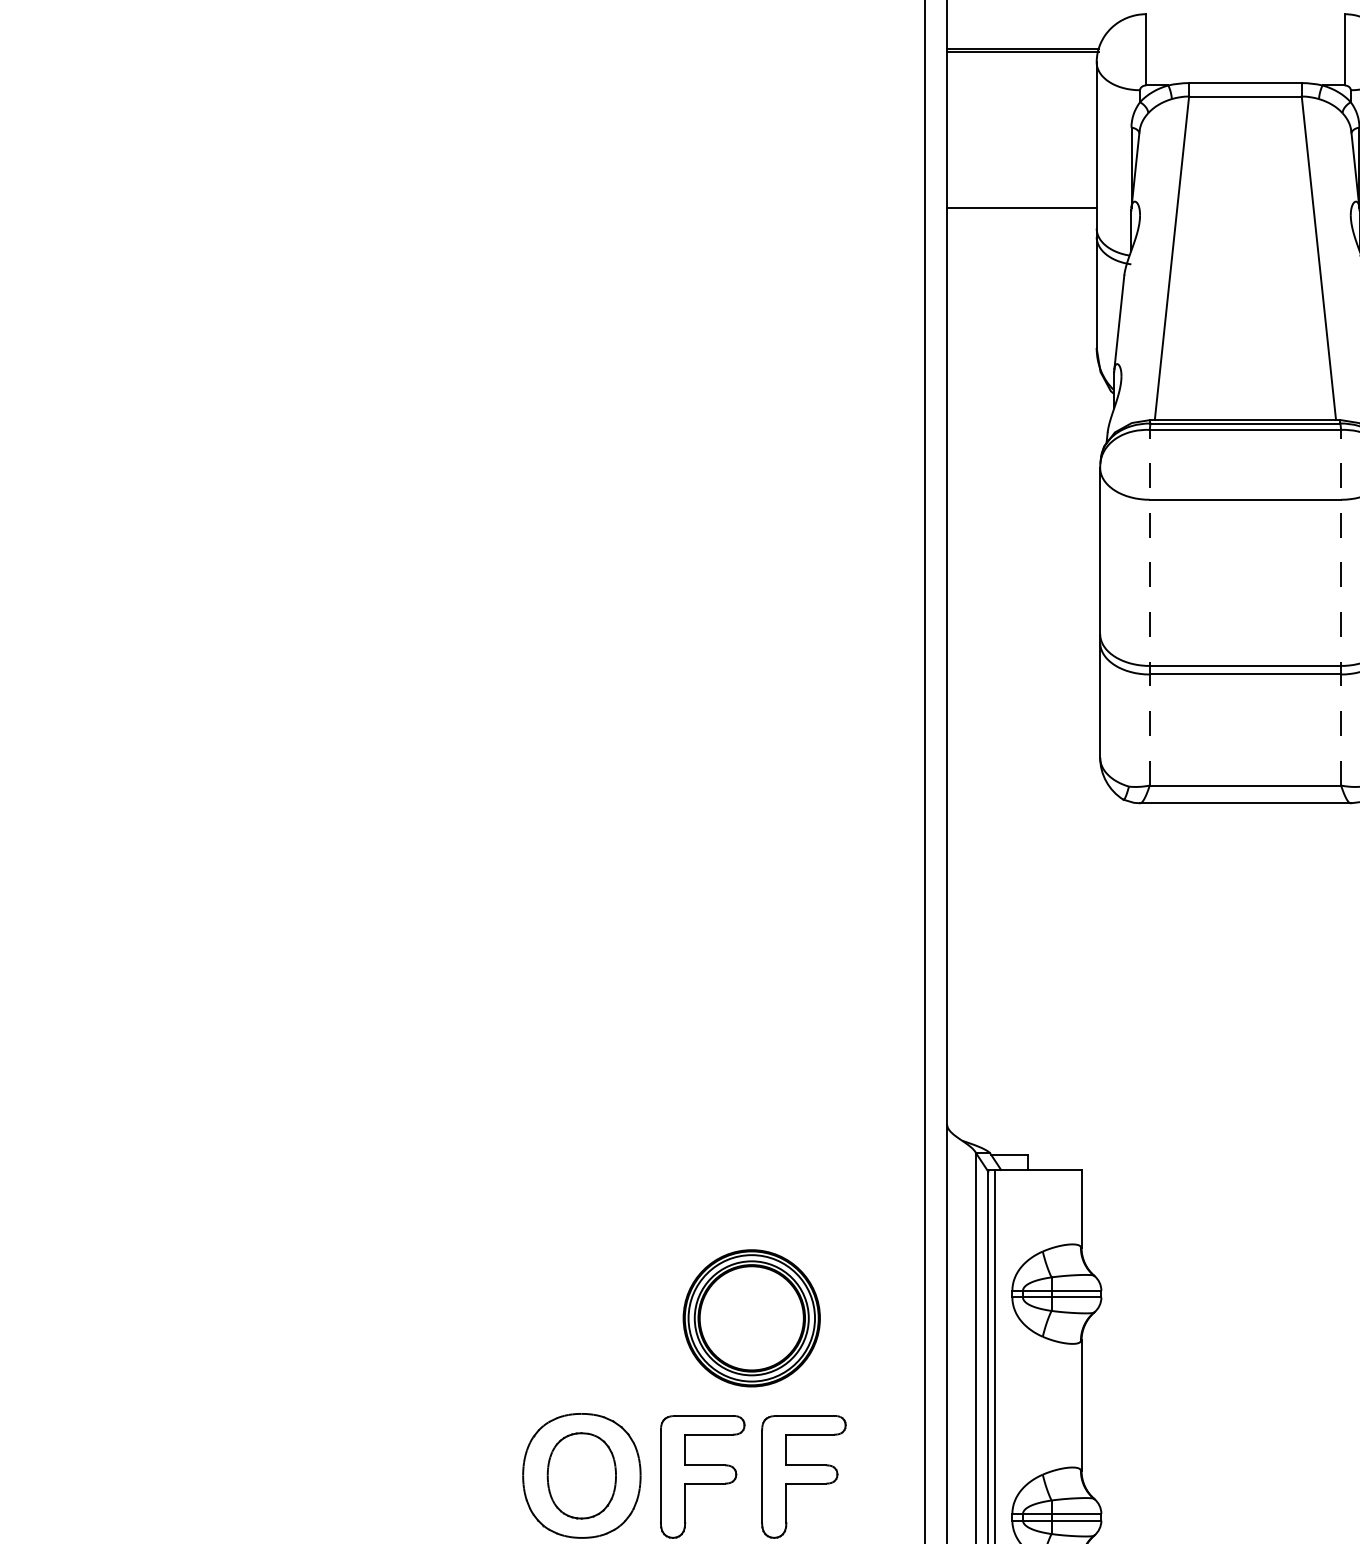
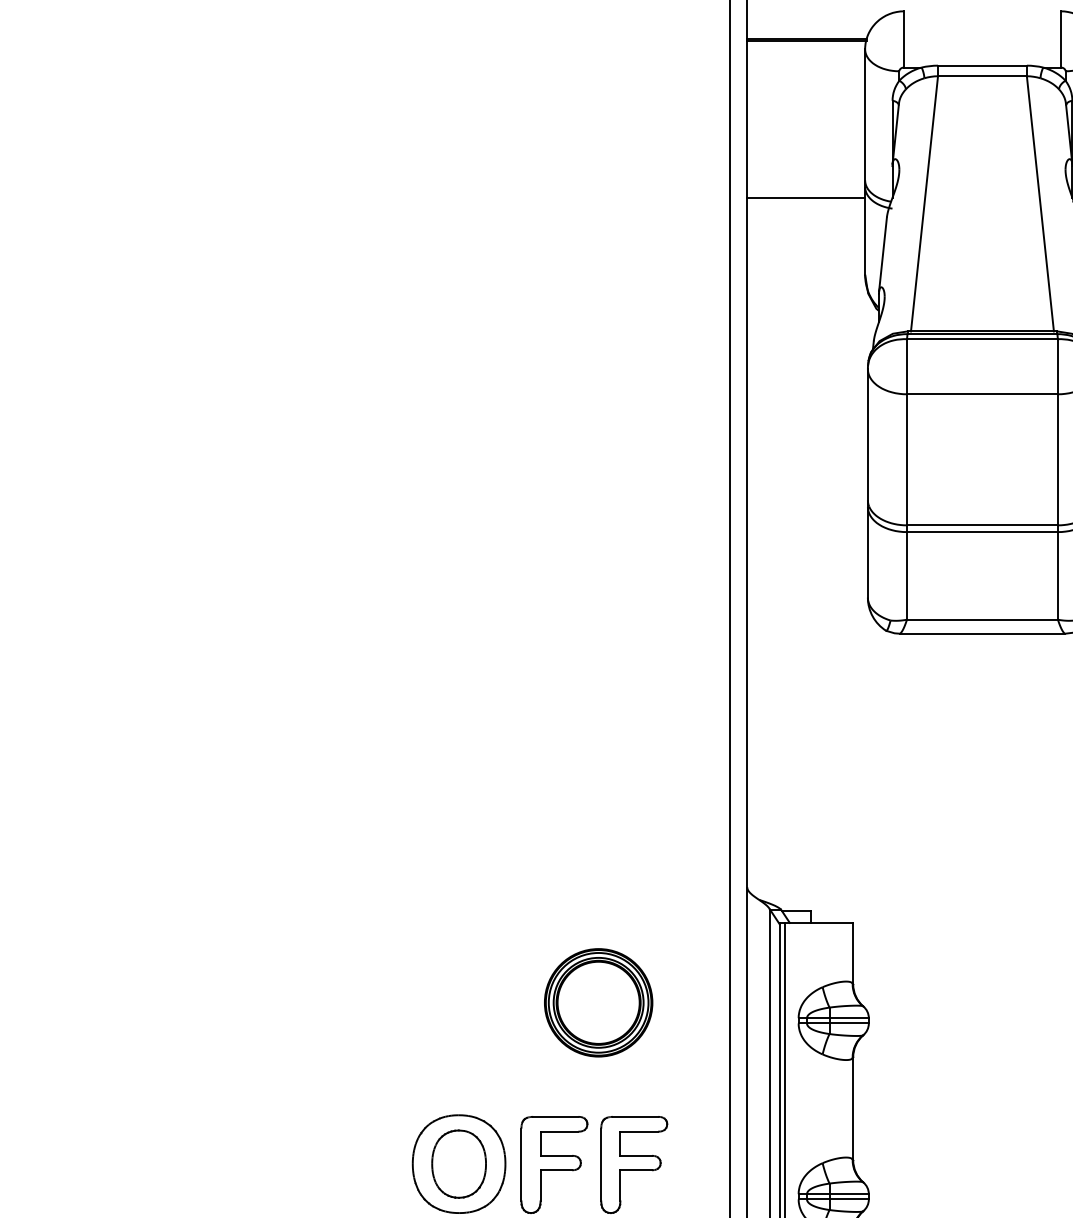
line: (1021, 207) -> (805, 197), moved
line: (1149, 607) -> (906, 479), dashed -> solid
line: (1341, 607) -> (1058, 479), dashed -> solid
part: (751, 1318) -> (598, 1002), moved

